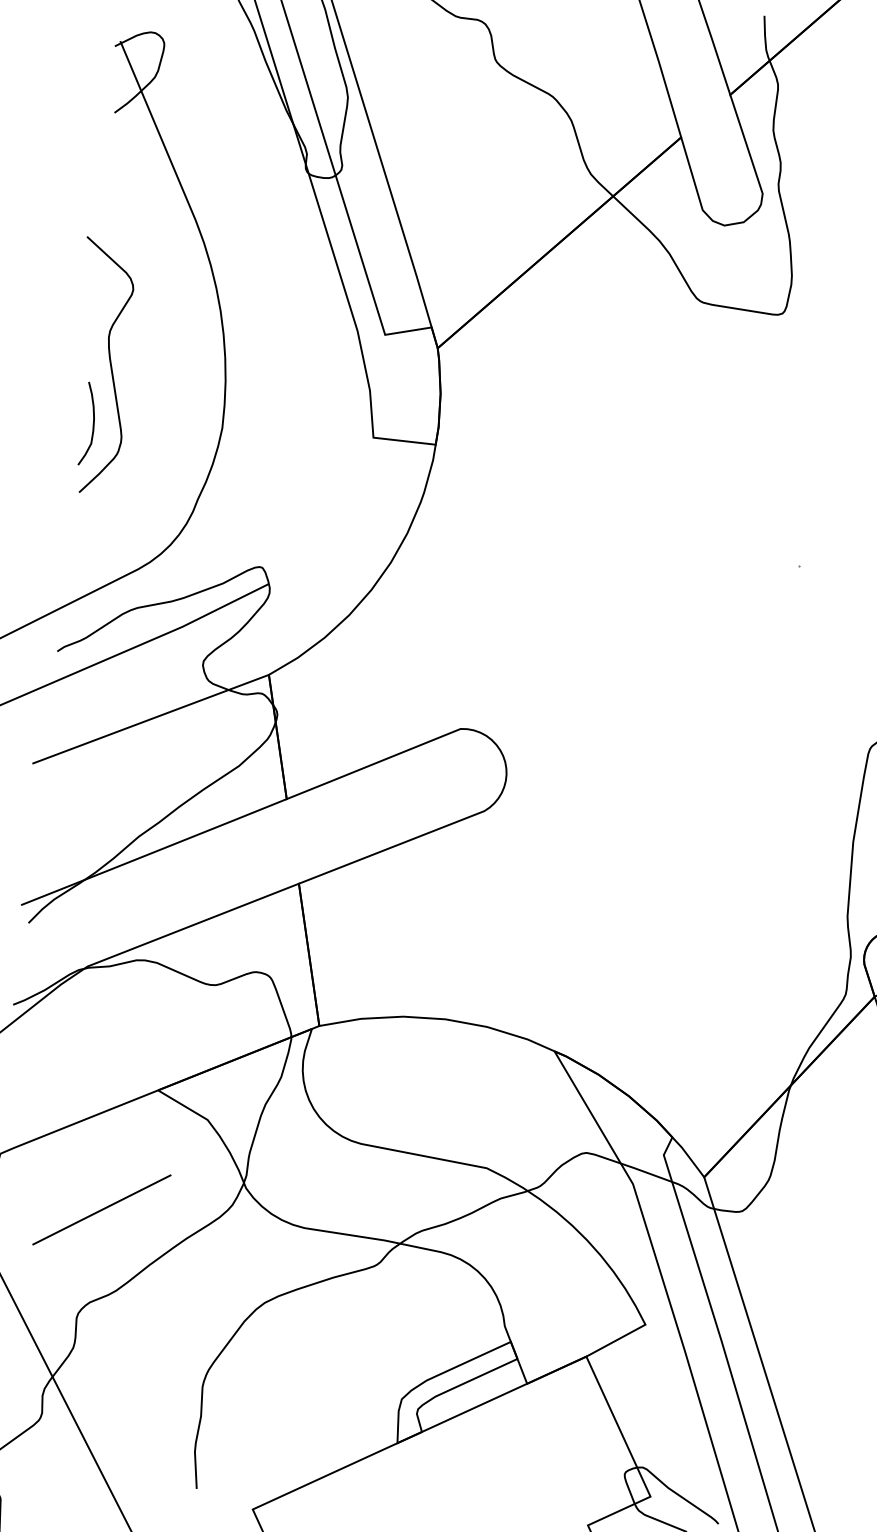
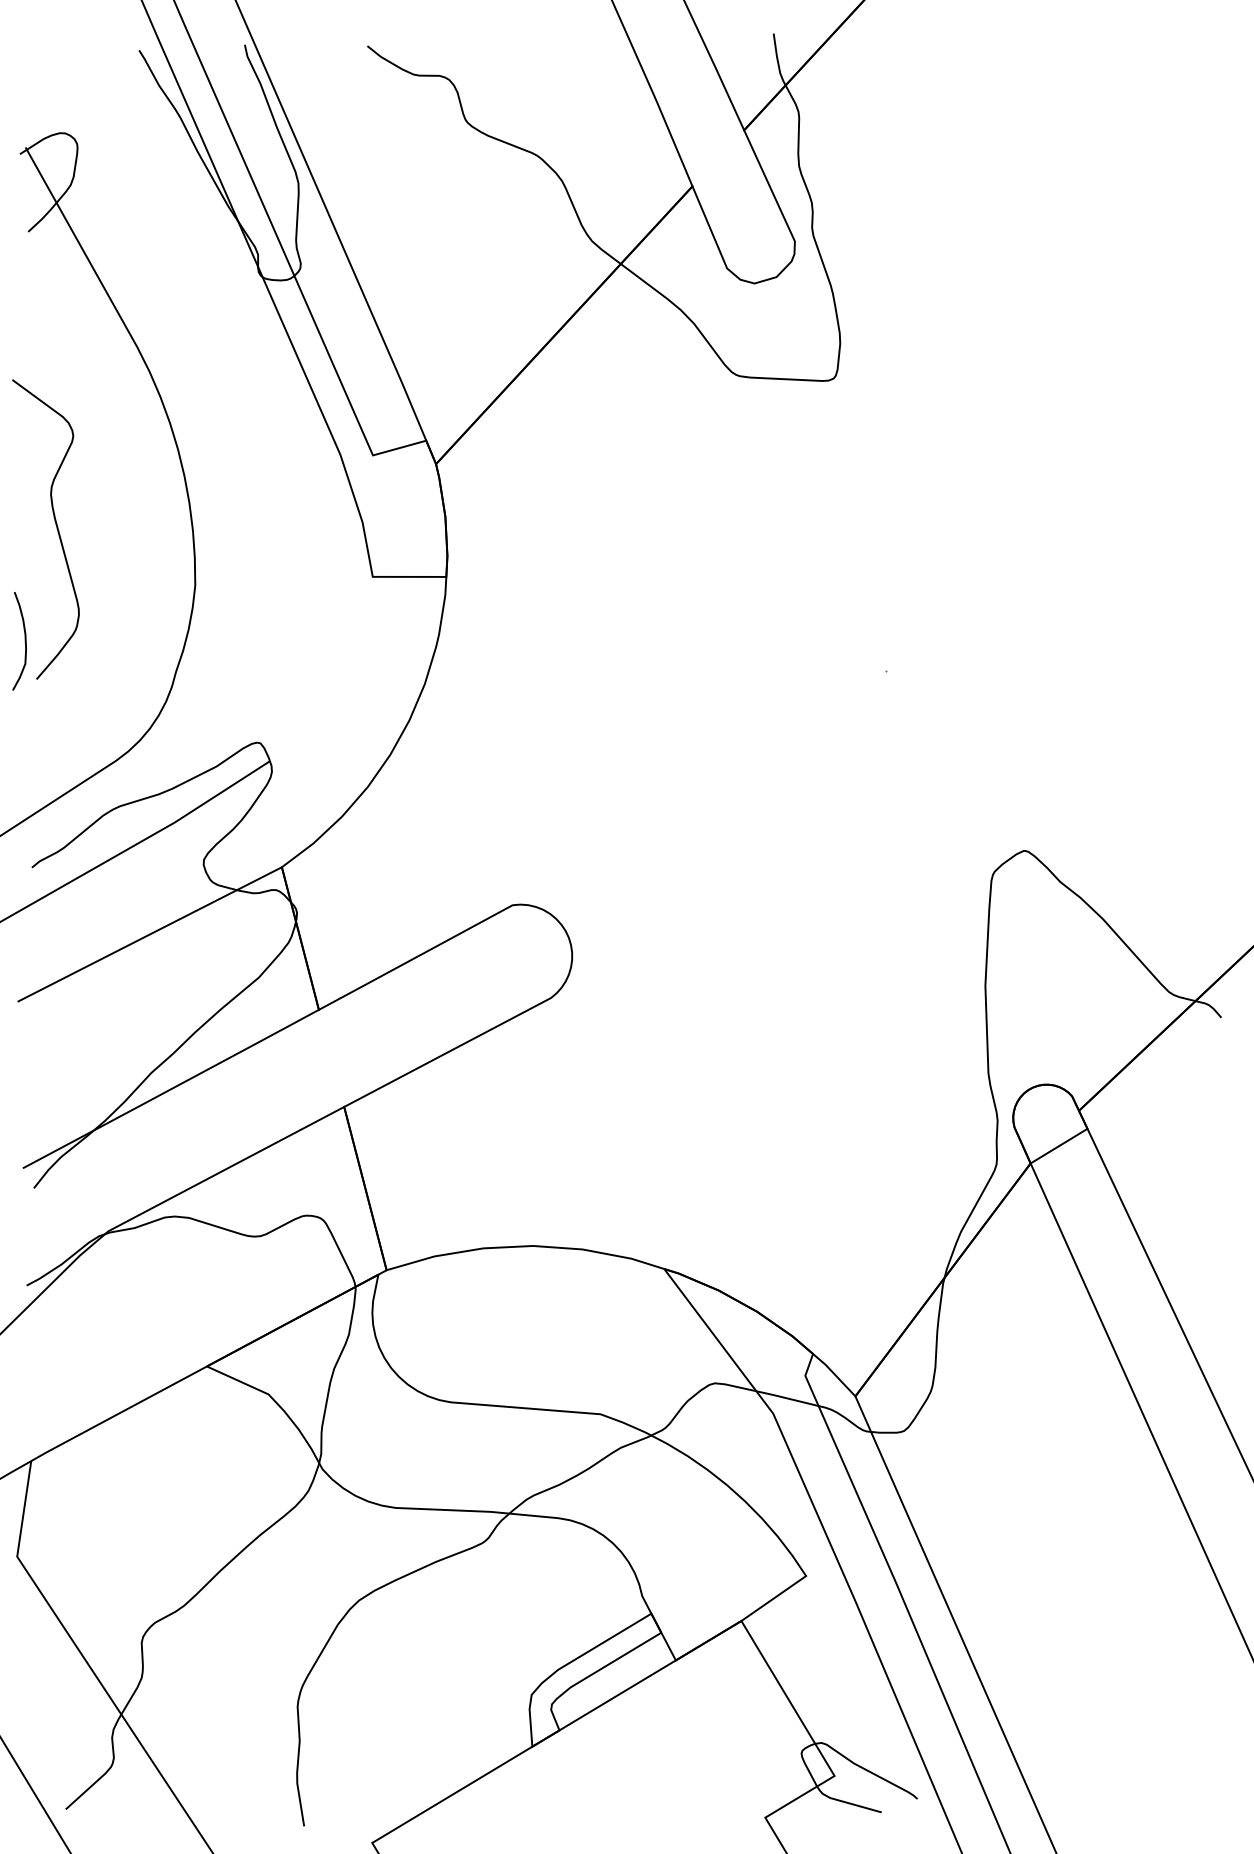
curve: (92, 424) -> (24, 641), moved
line: (101, 1210) -> (156, 1513), removed

